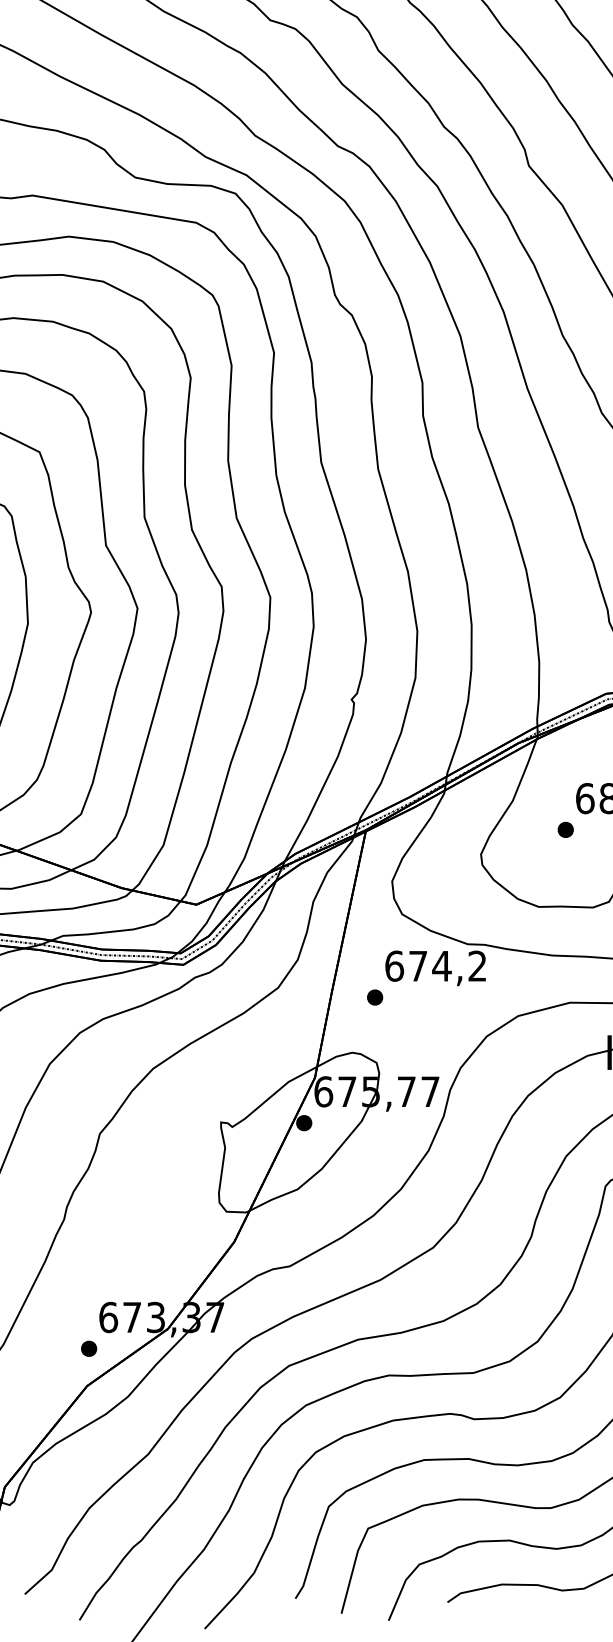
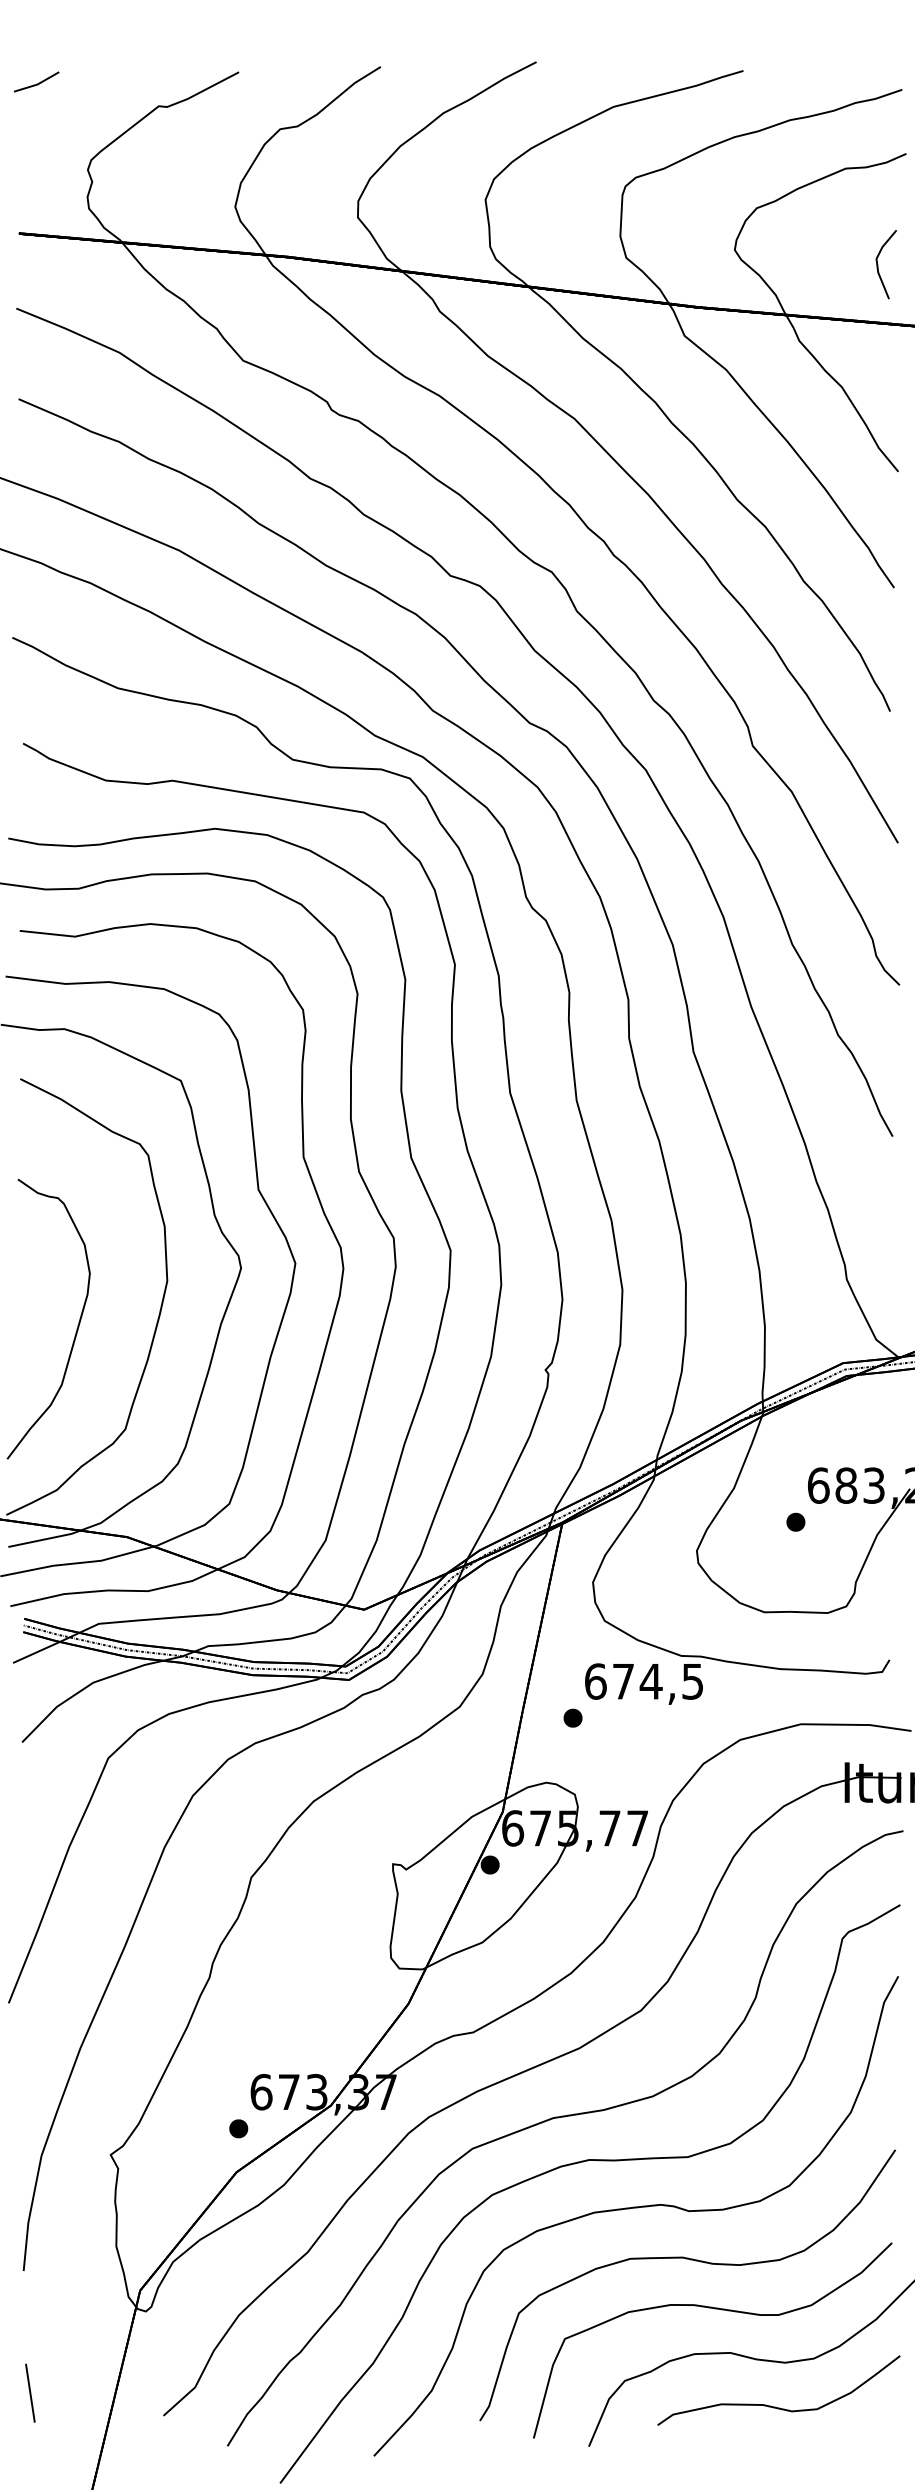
text: (477, 966) -> (692, 1681), 674,2 -> 674,5

